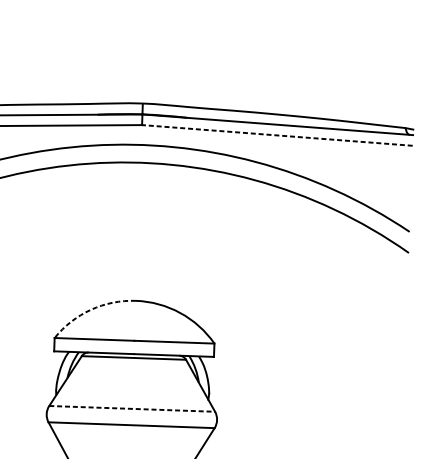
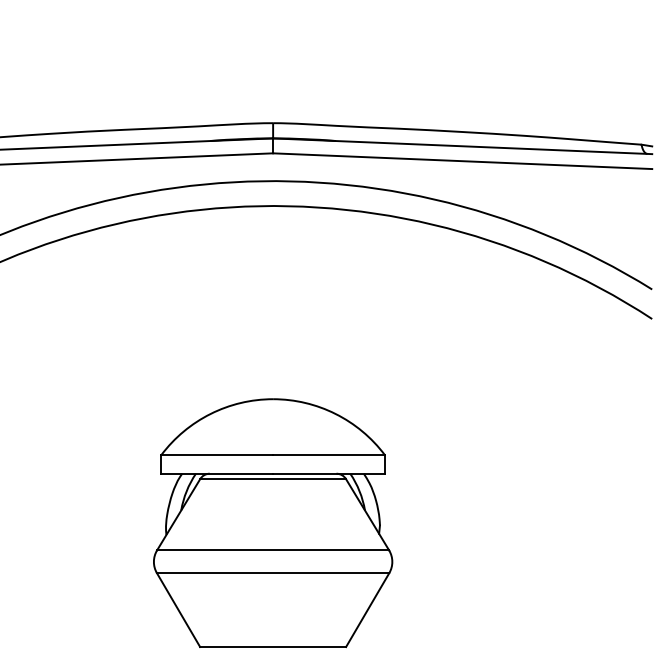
line: (277, 135) -> (462, 161), dashed -> solid
arc: (90, 309) -> (210, 413), dashed -> solid
line: (132, 409) -> (273, 550), dashed -> solid

